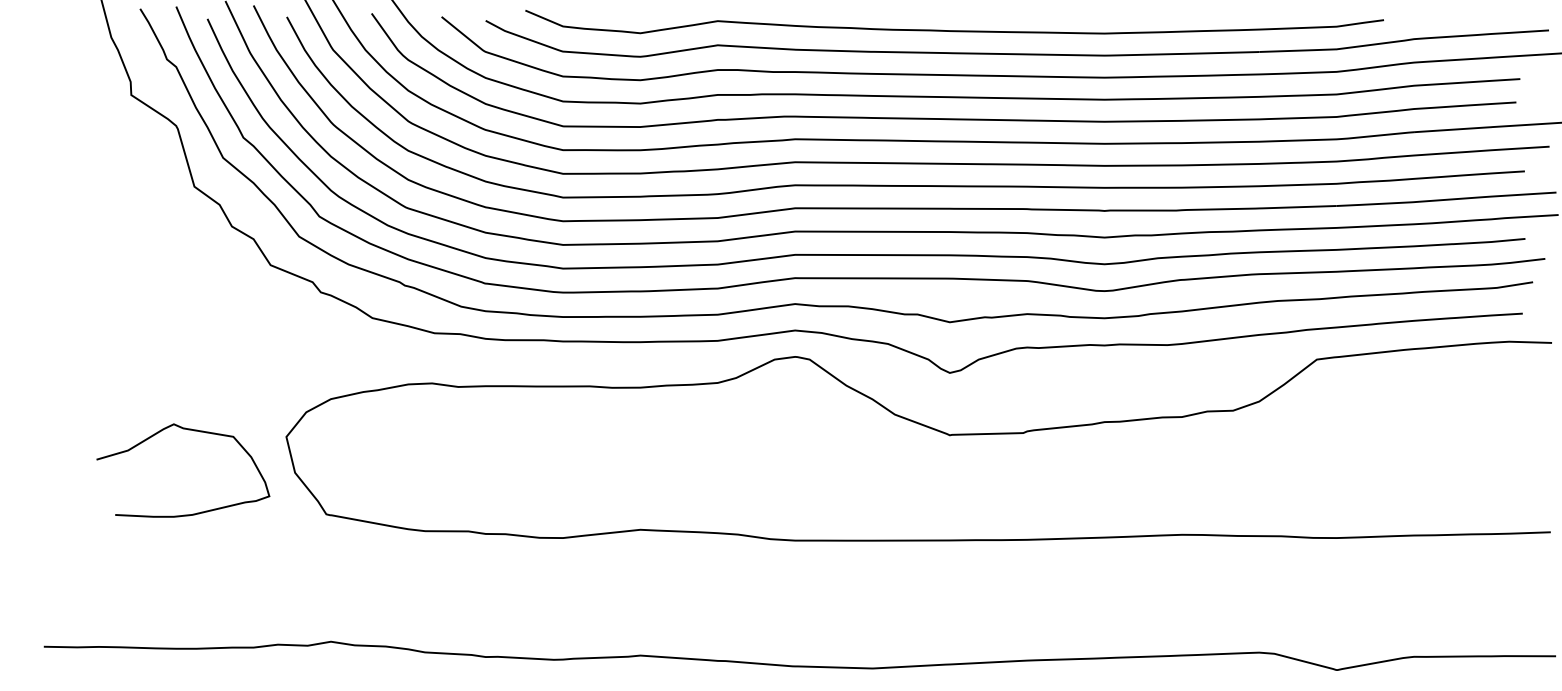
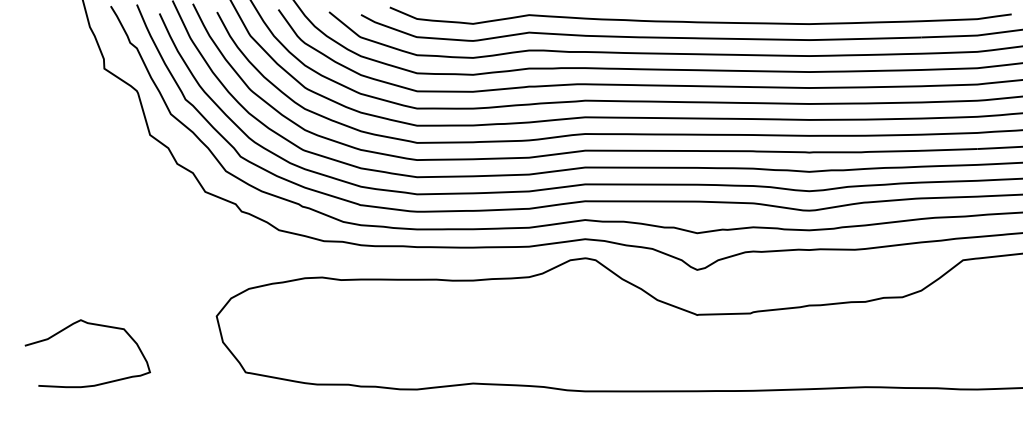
curve: (188, 430) -> (91, 324), moved

